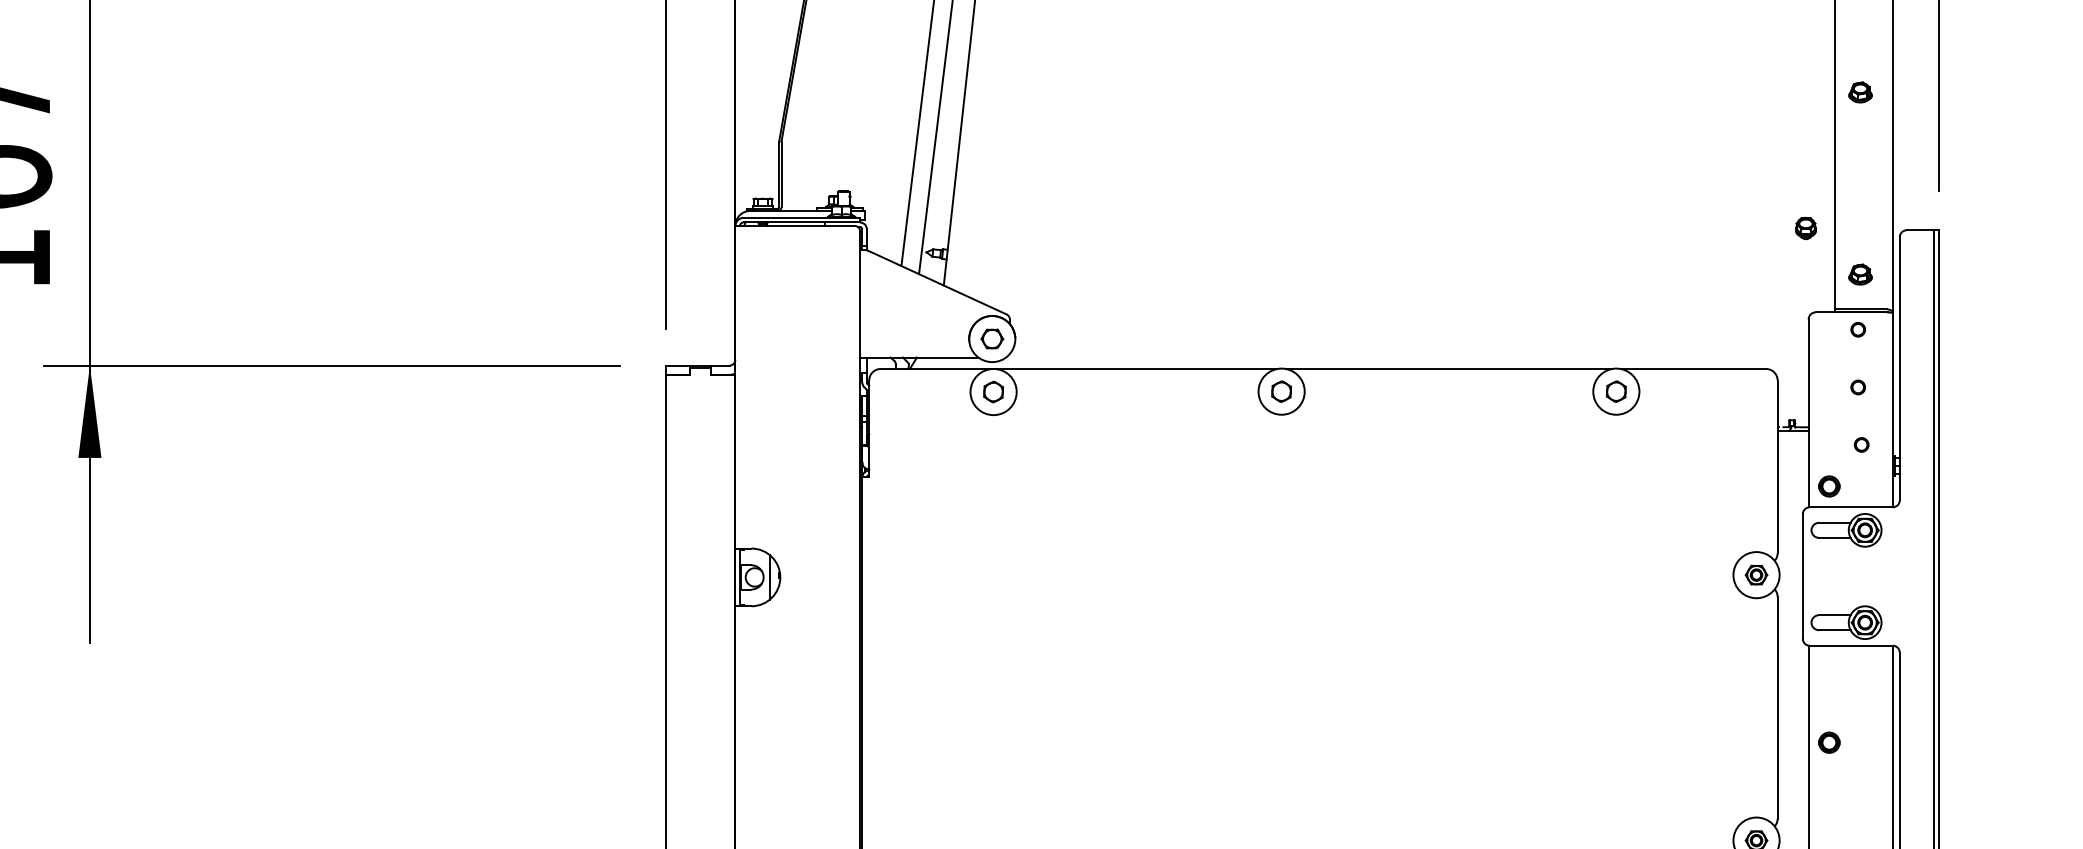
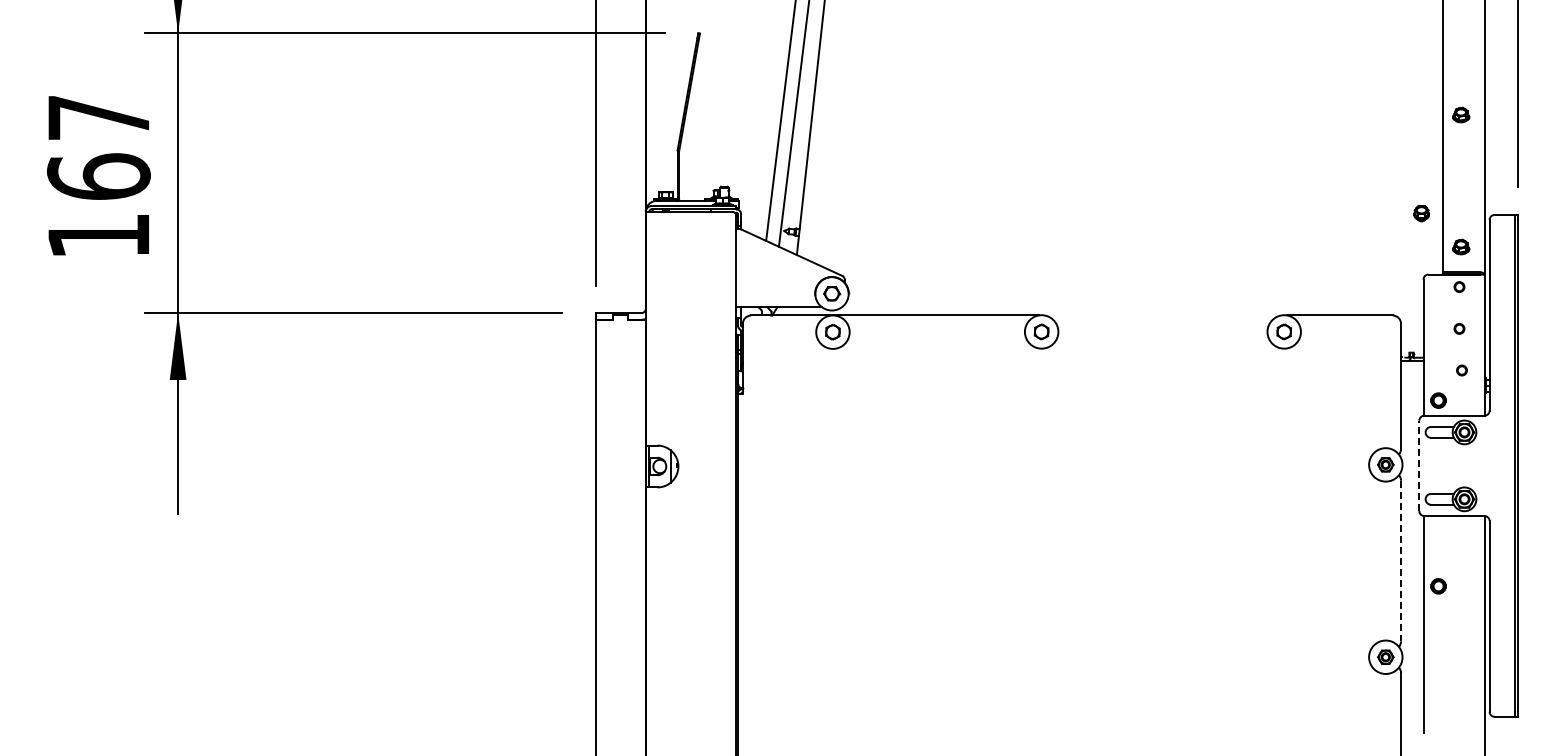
line: (1448, 368) -> (1162, 315), removed
line: (1803, 575) -> (1419, 465), solid -> dashed
line: (1778, 708) -> (1401, 561), solid -> dashed

